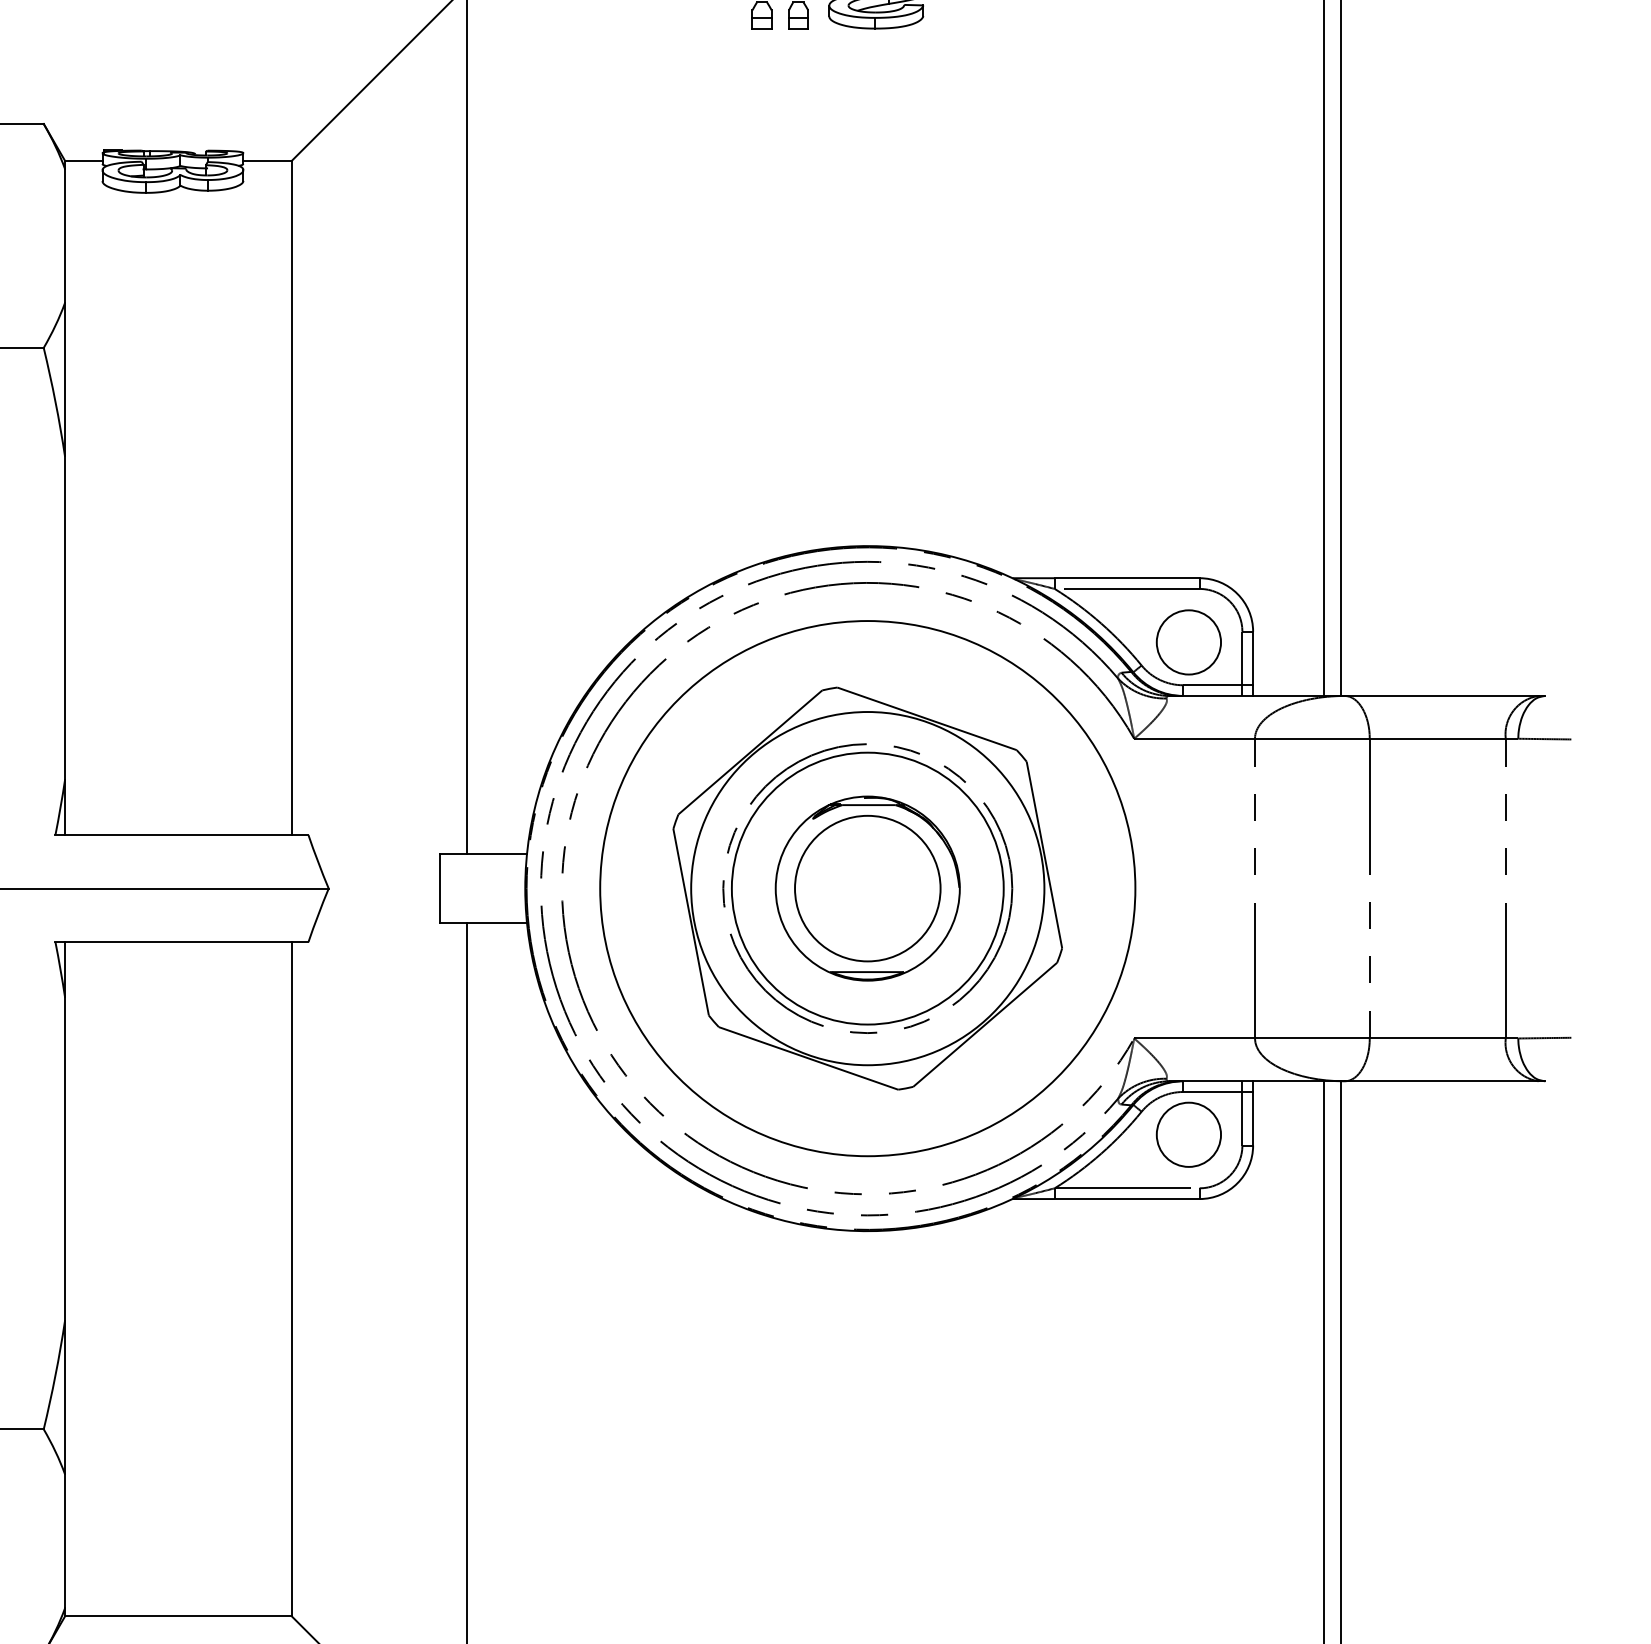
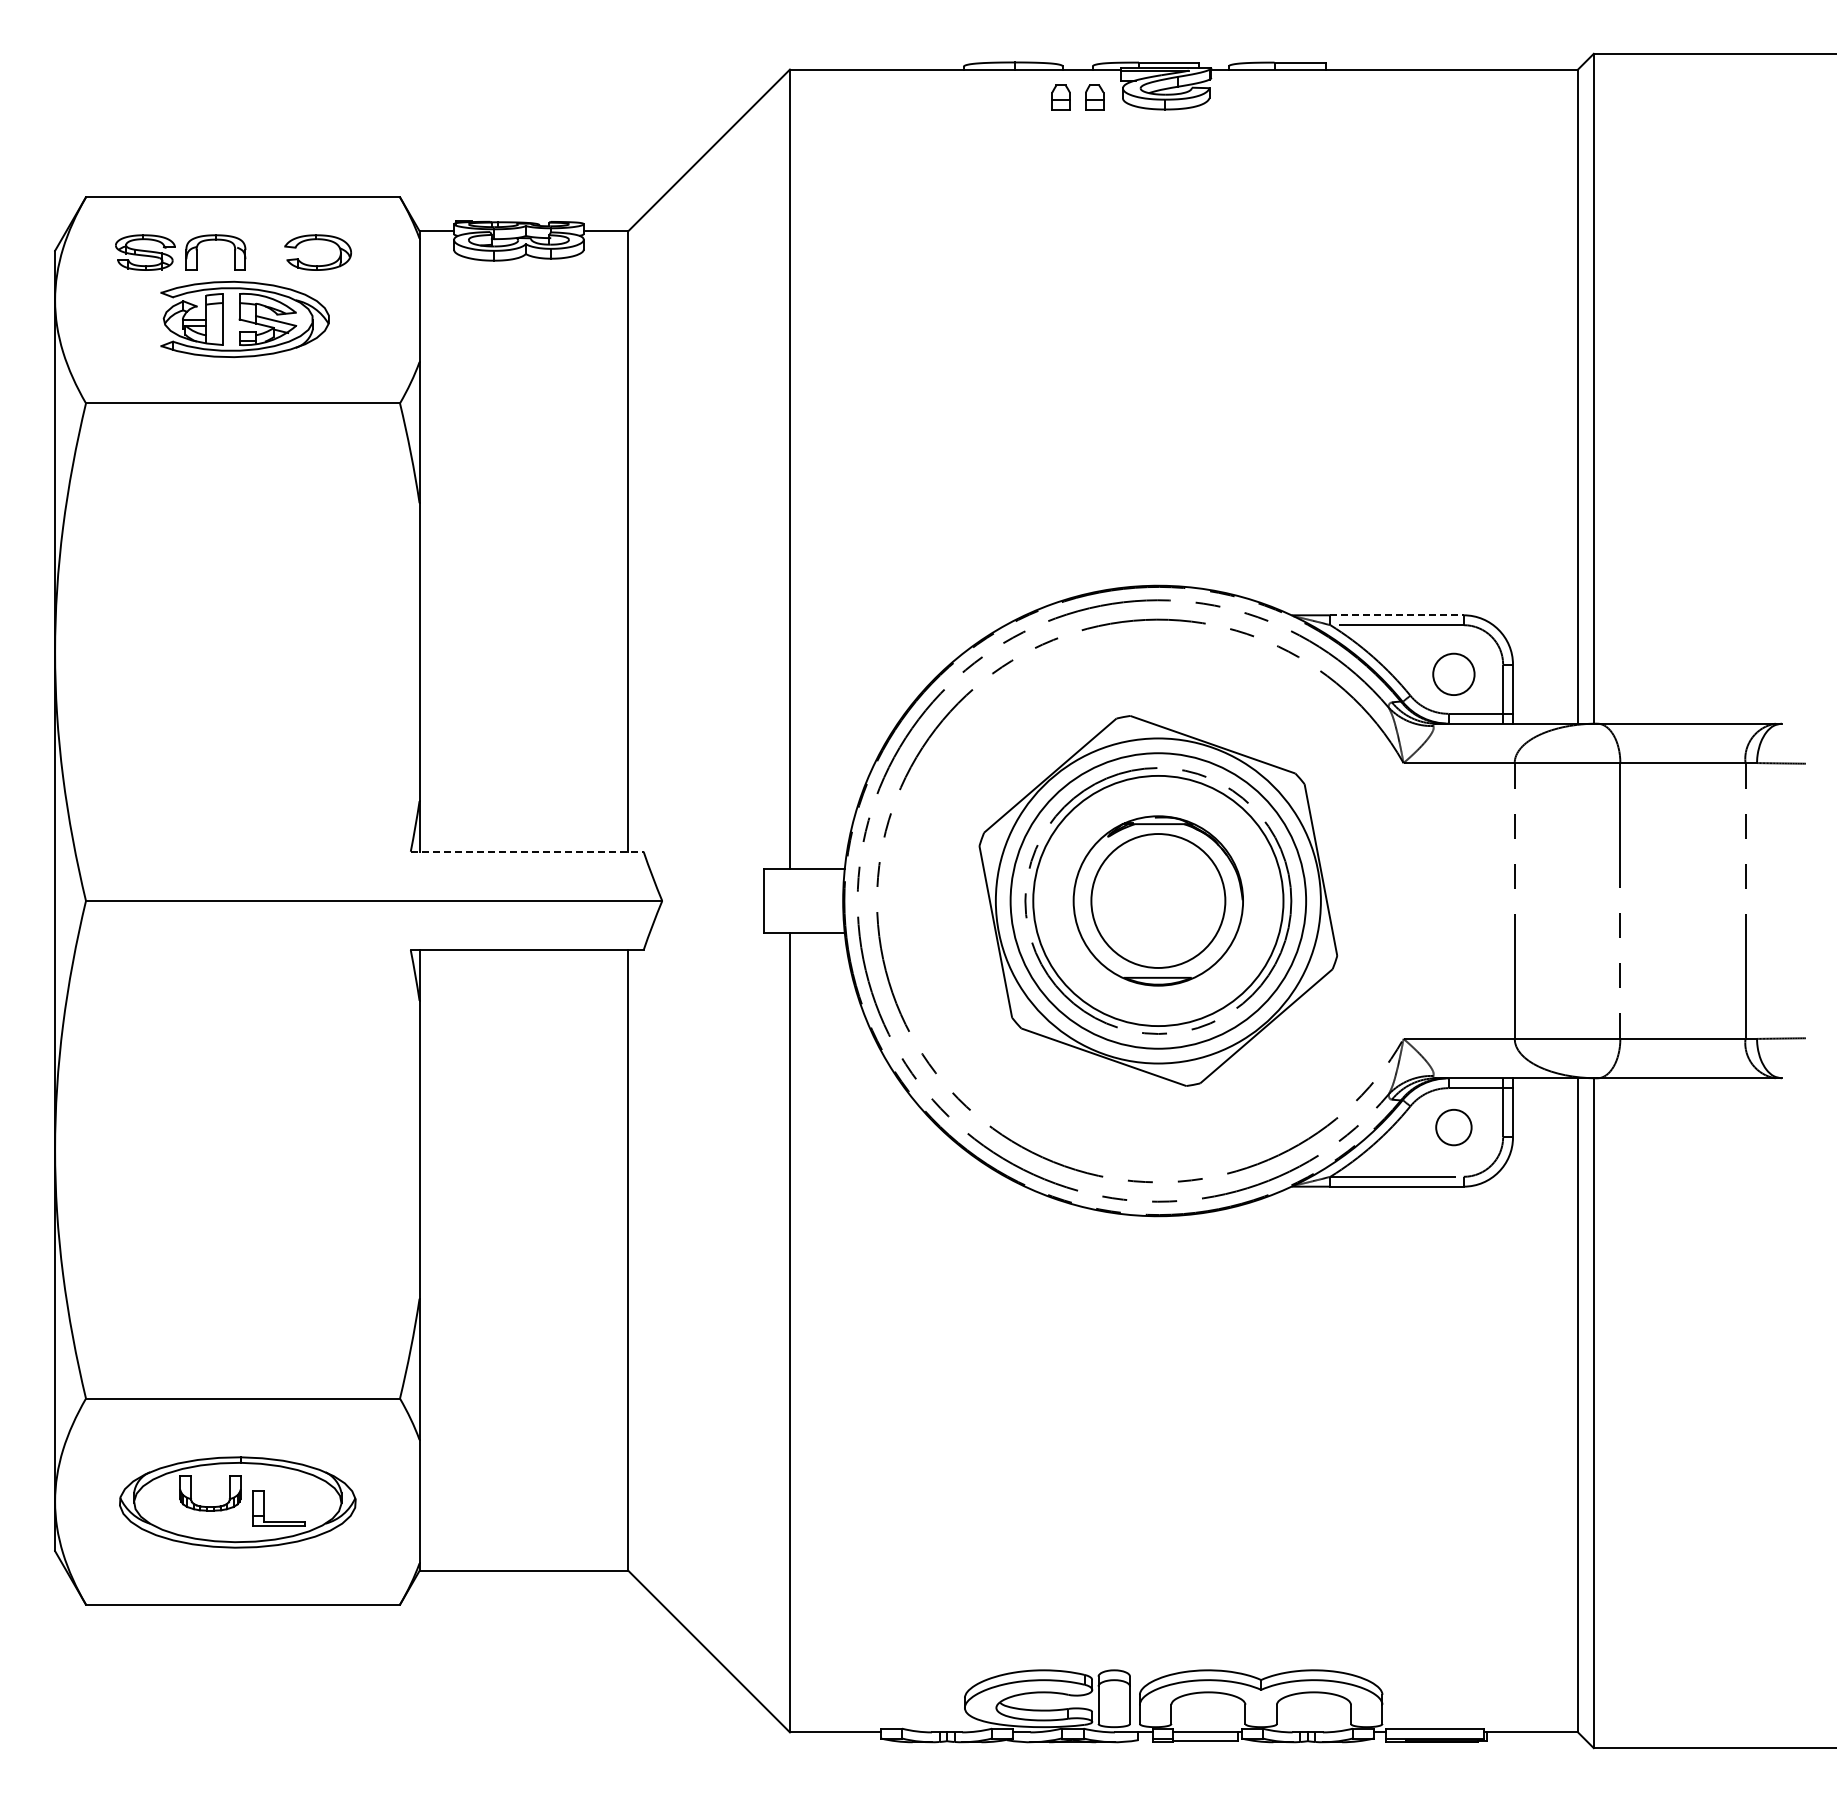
line: (1127, 578) -> (1397, 615), solid -> dashed
circle: (1188, 641) -> (1453, 673), size x0.7
line: (182, 834) -> (527, 851), solid -> dashed
circle: (867, 888) -> (1158, 900), size x0.6
circle: (1188, 1134) -> (1453, 1127), size x0.6

